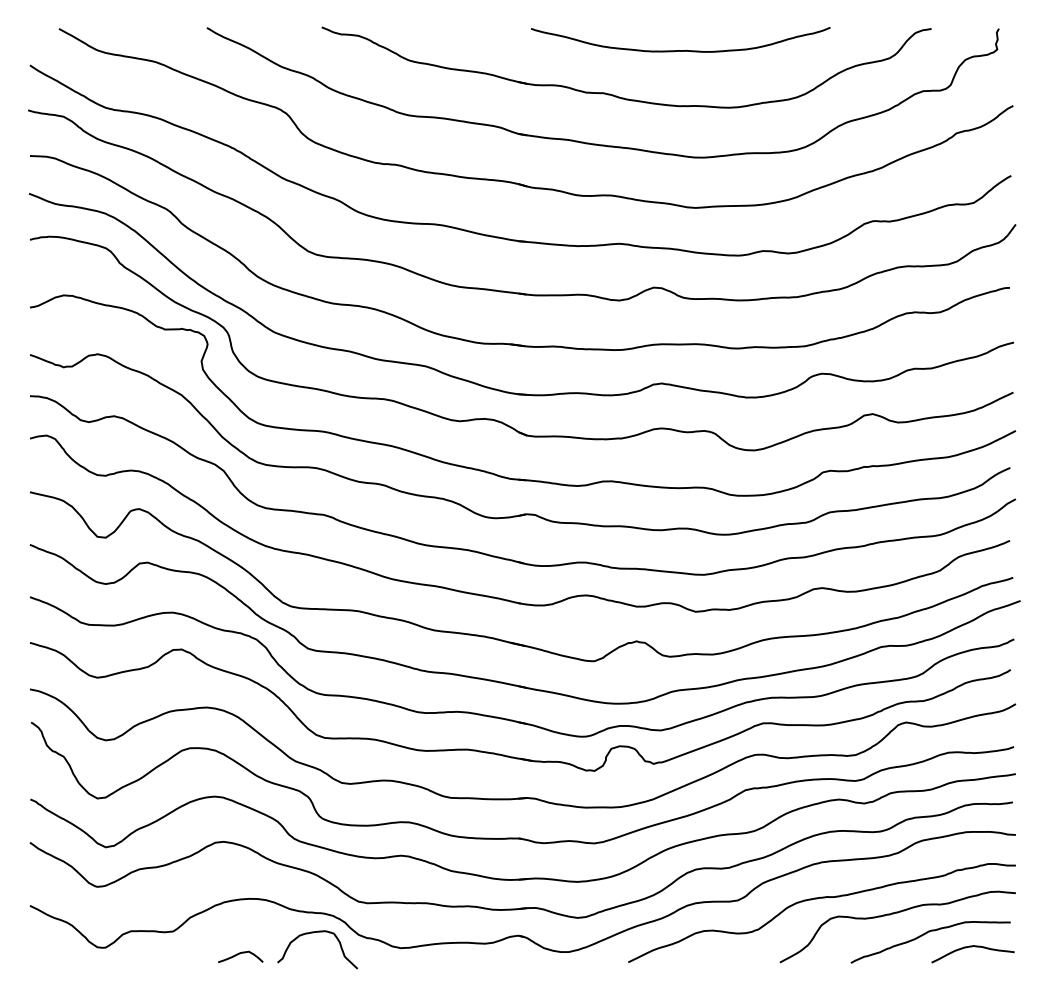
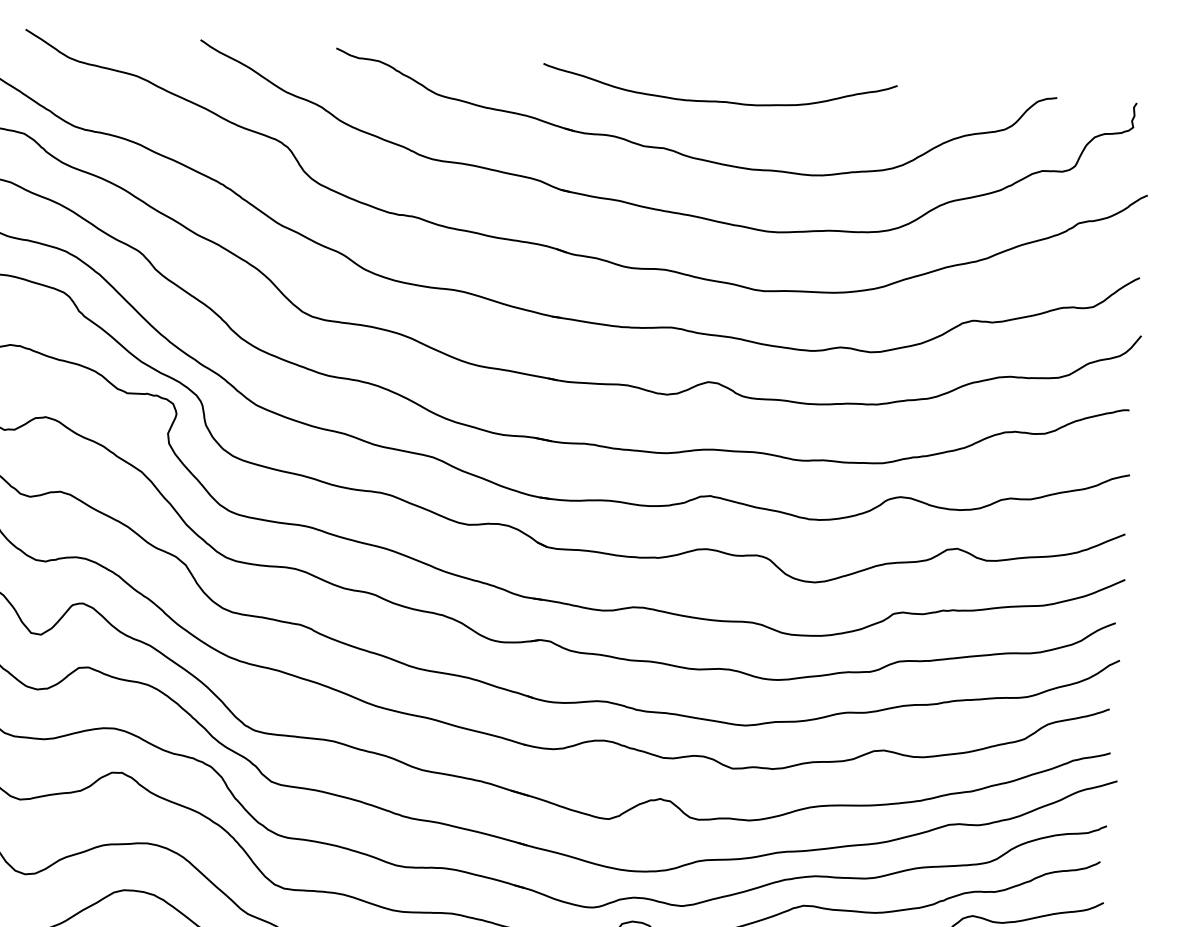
curve: (680, 50) -> (718, 101), moved

